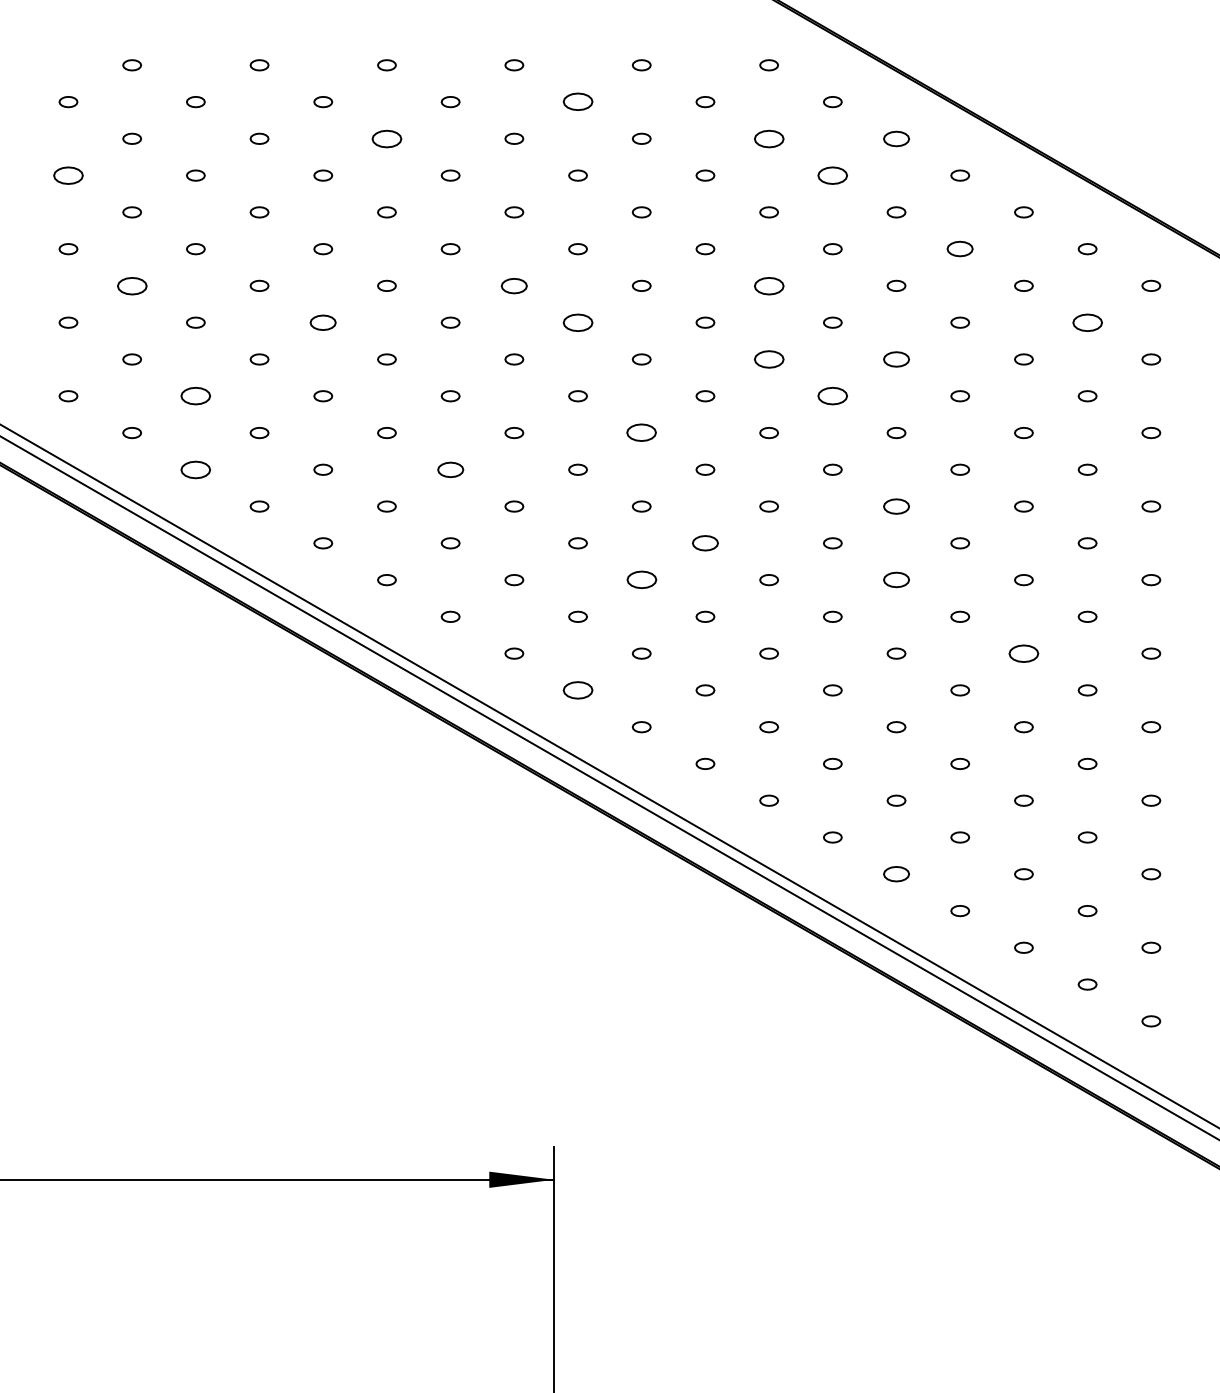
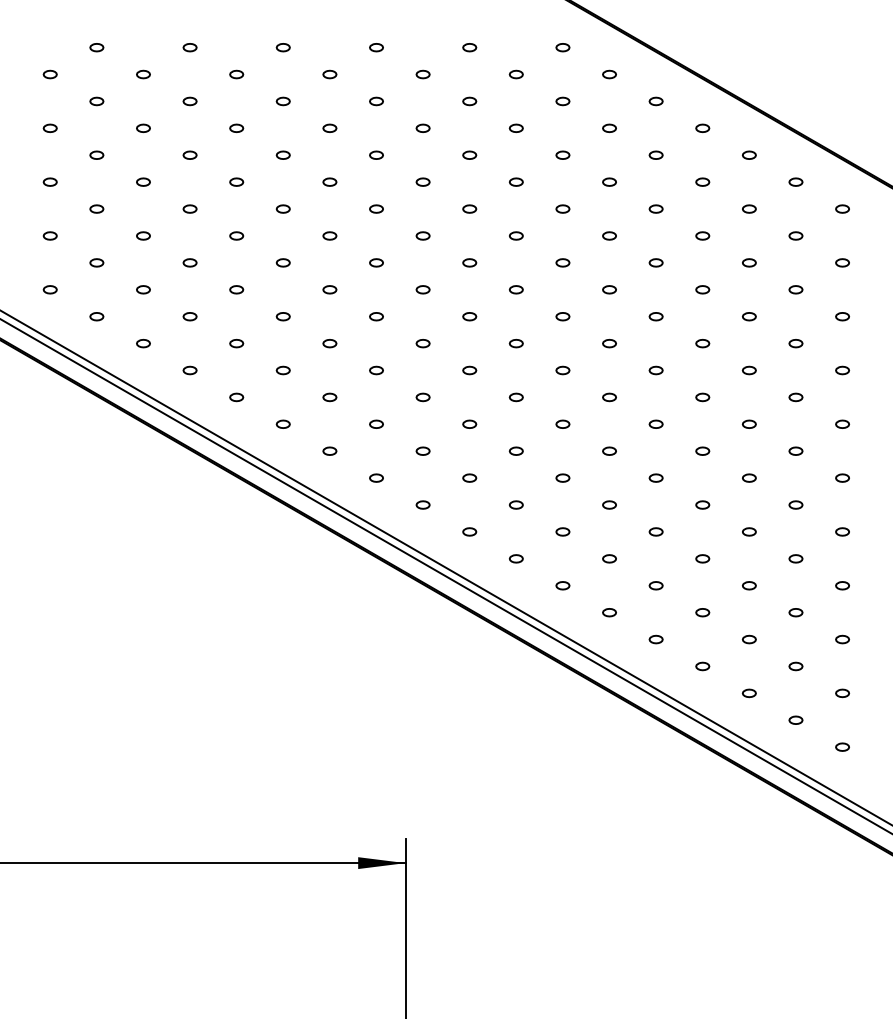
part: (577, 102) -> (422, 74), size x0.62
part: (386, 138) -> (282, 101), size x0.62
part: (768, 138) -> (562, 101), size x0.62
part: (896, 138) -> (656, 101), size x0.71
part: (68, 175) -> (50, 128), size x0.62
part: (832, 175) -> (609, 128), size x0.62
part: (960, 249) -> (702, 182), size x0.71
part: (131, 285) -> (96, 208), size x0.62
part: (514, 285) -> (376, 208), size x0.71
part: (768, 285) -> (562, 208), size x0.62
part: (323, 322) -> (236, 235), size x0.71
part: (577, 322) -> (422, 235), size x0.62
part: (1087, 322) -> (795, 235), size x0.62
part: (768, 359) -> (562, 262), size x0.62
part: (896, 359) -> (656, 262), size x0.71
part: (195, 396) -> (143, 289), size x0.62
part: (832, 396) -> (609, 289), size x0.62
part: (641, 433) -> (469, 317), size x0.62
part: (195, 469) -> (143, 343), size x0.62
part: (450, 469) -> (329, 343), size x0.71
part: (896, 506) -> (656, 370), size x0.71
part: (705, 543) -> (516, 397), size x0.71
part: (641, 580) -> (469, 424), size x0.62
part: (896, 580) -> (656, 424), size x0.71
part: (1023, 653) -> (749, 478), size x0.62
part: (577, 690) -> (422, 505), size x0.62
part: (896, 874) -> (656, 639), size x0.71

